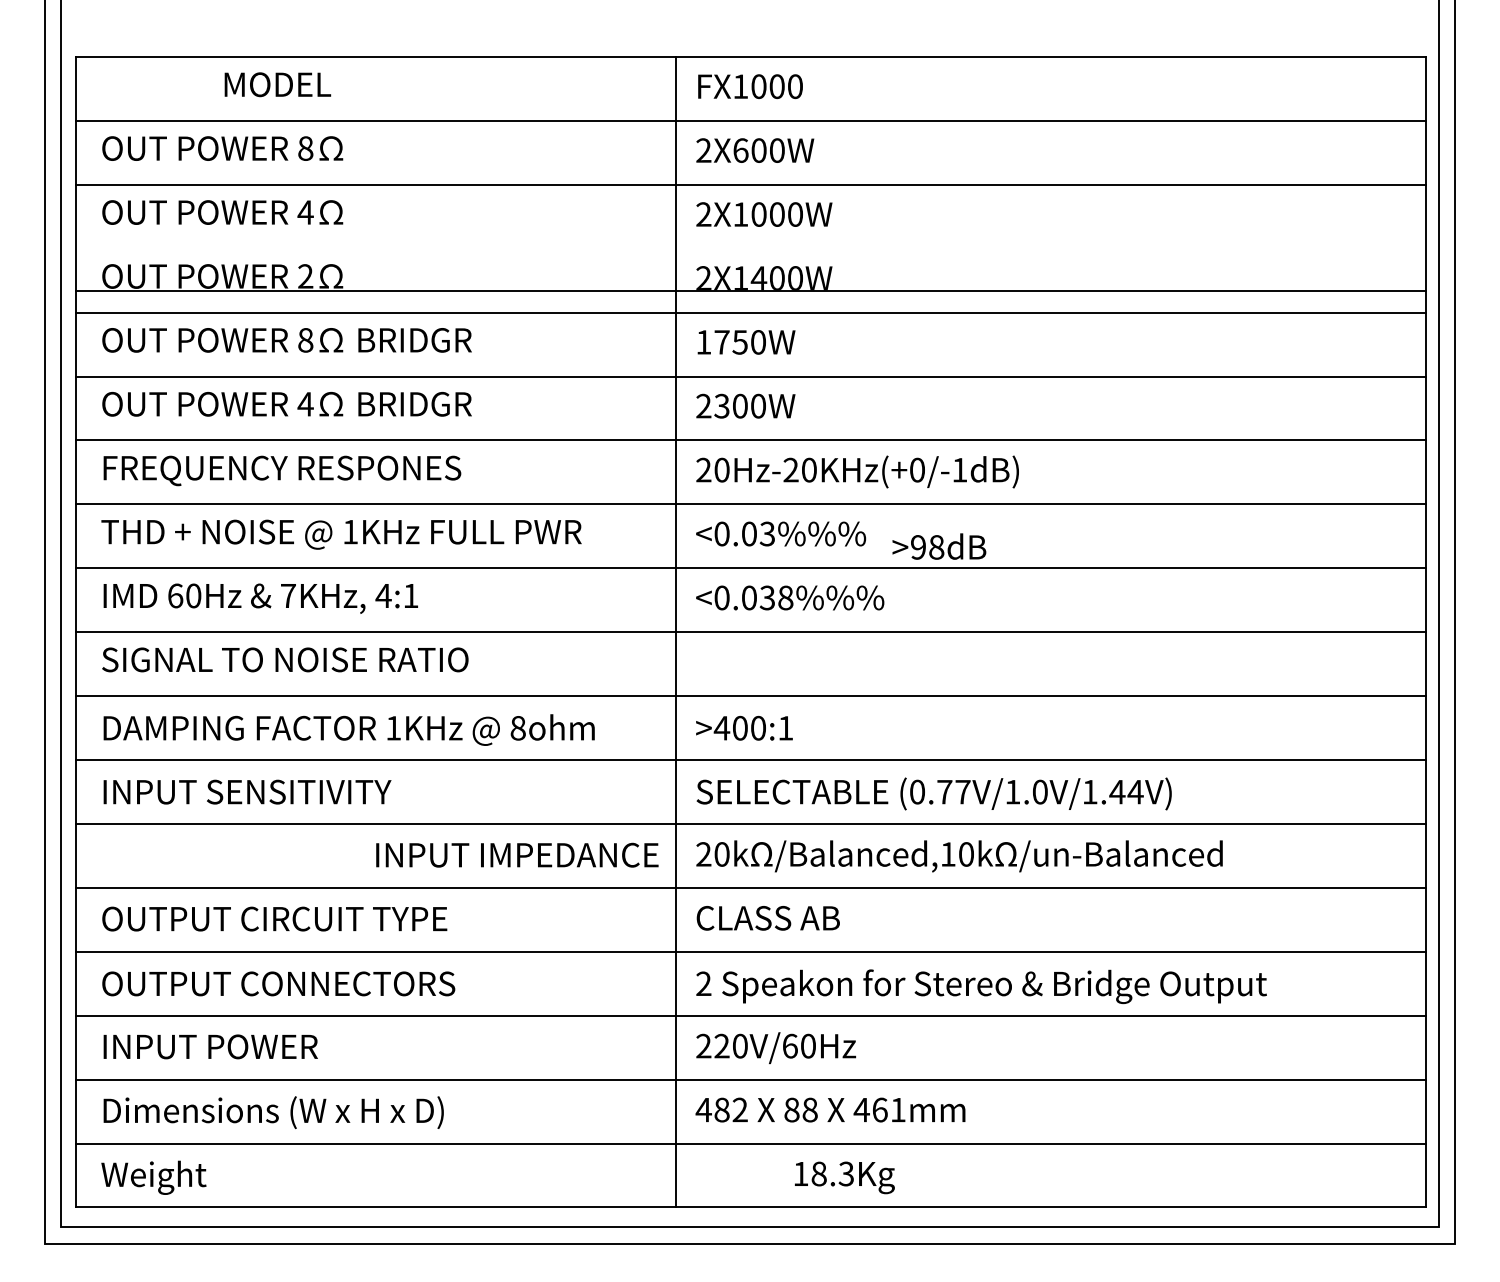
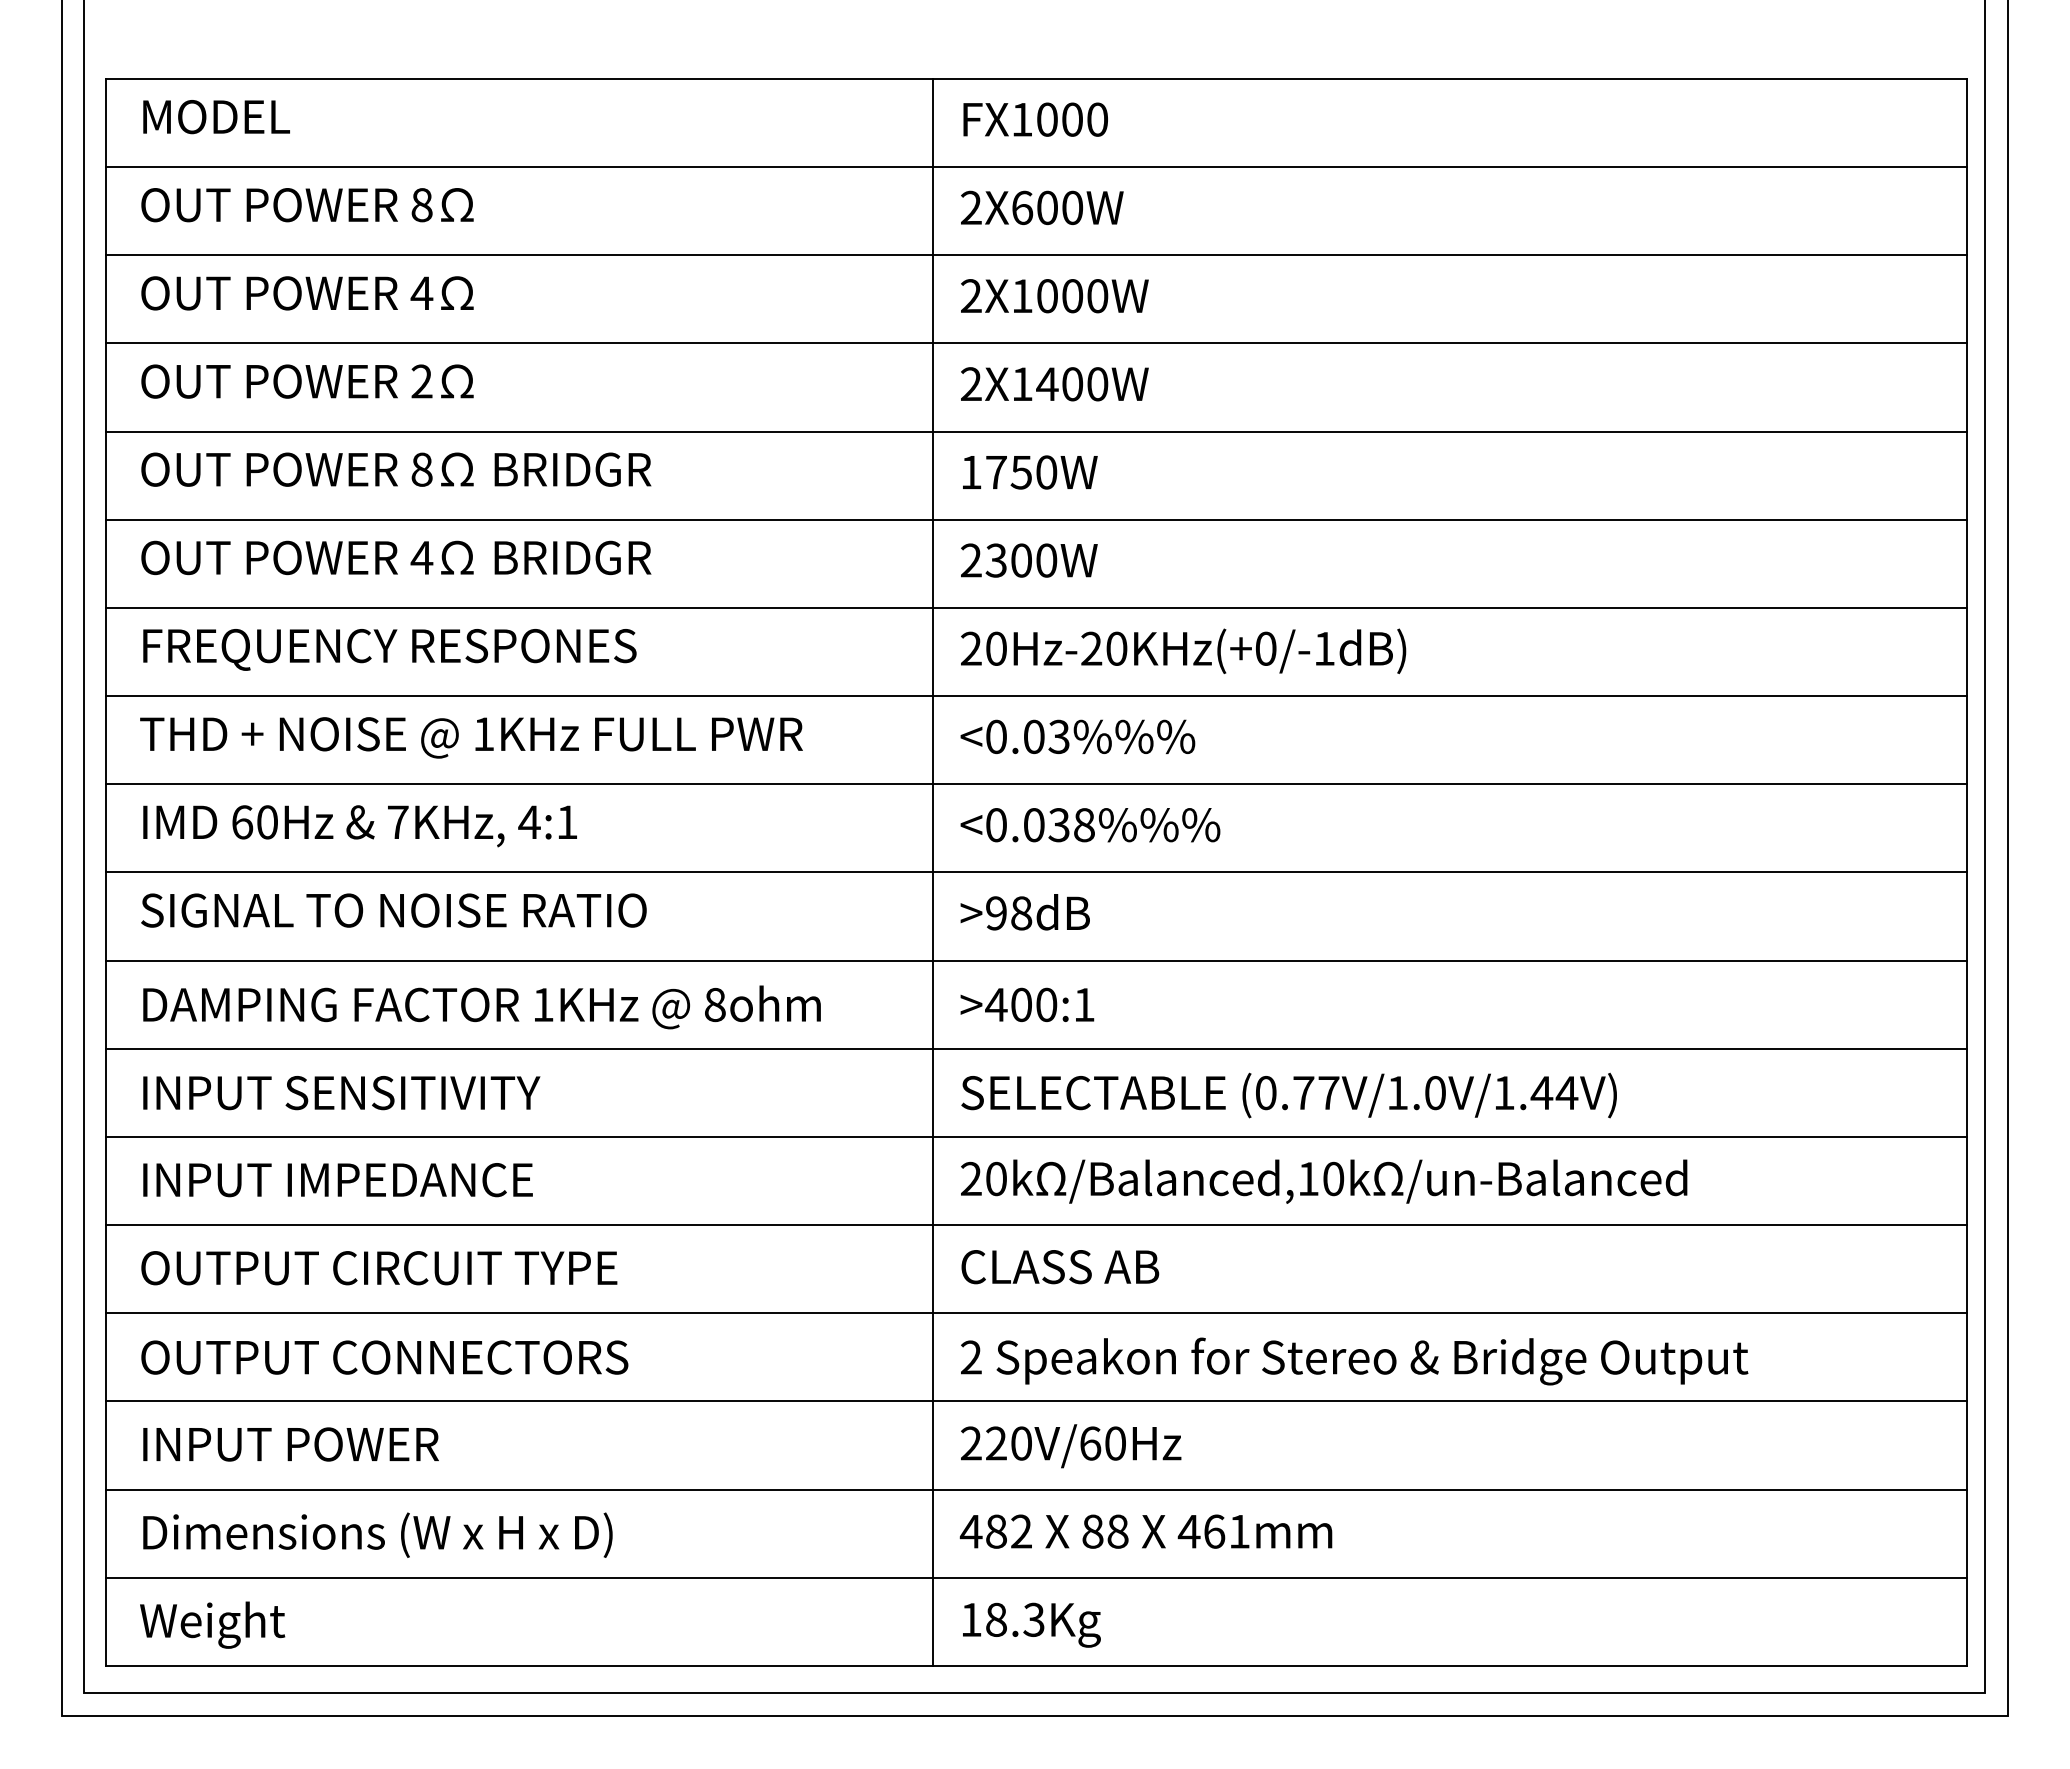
text: (277, 85) -> (216, 117), moved
line: (751, 291) -> (1036, 343), moved
text: (938, 546) -> (1024, 912), moved
text: (516, 855) -> (337, 1180), moved
text: (844, 1177) -> (1031, 1624), moved

